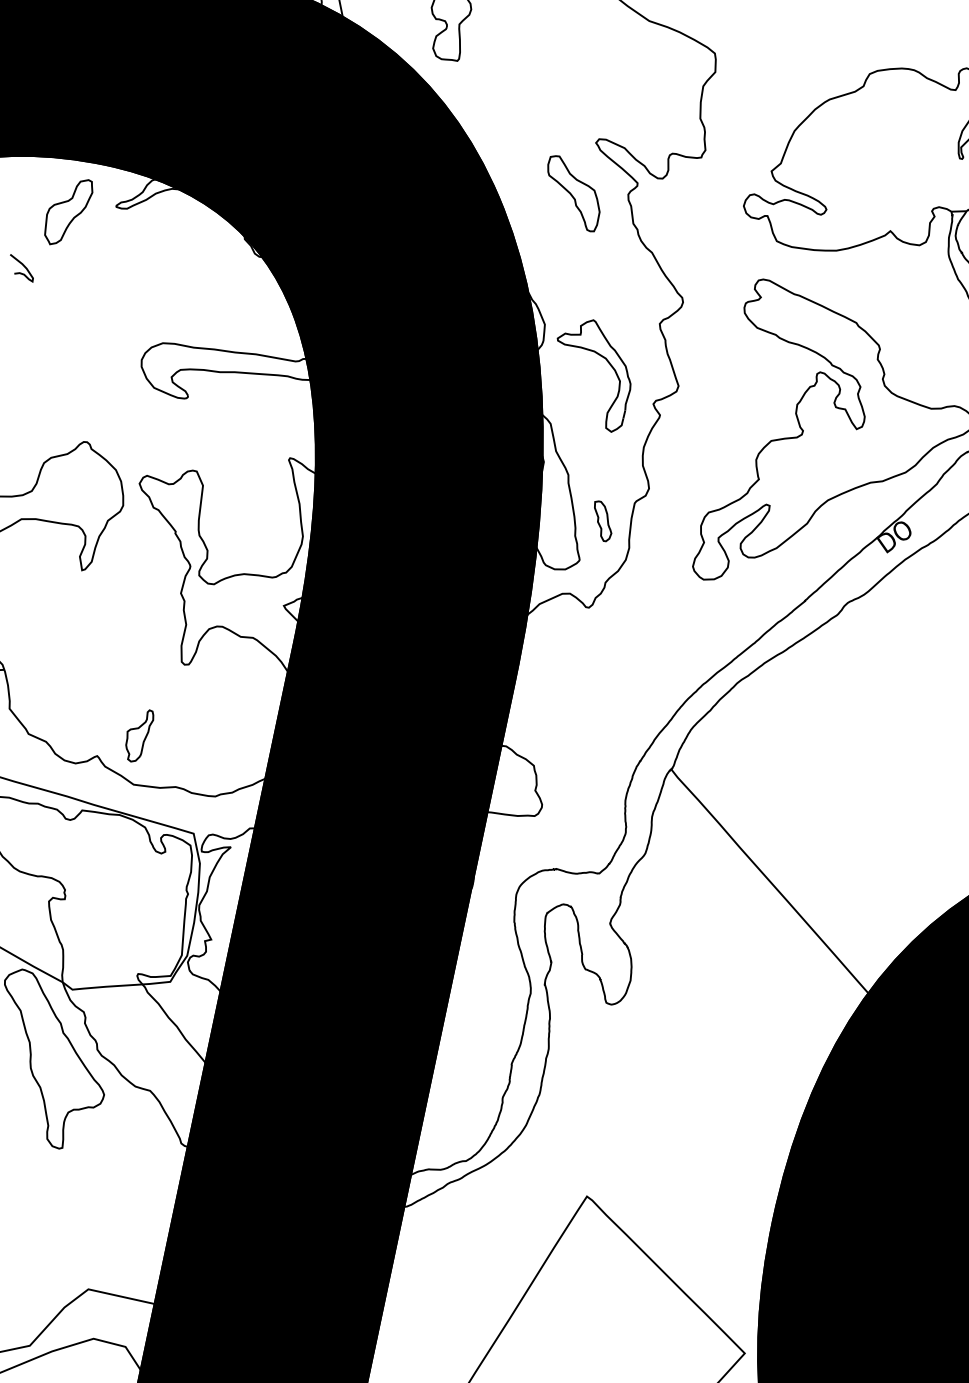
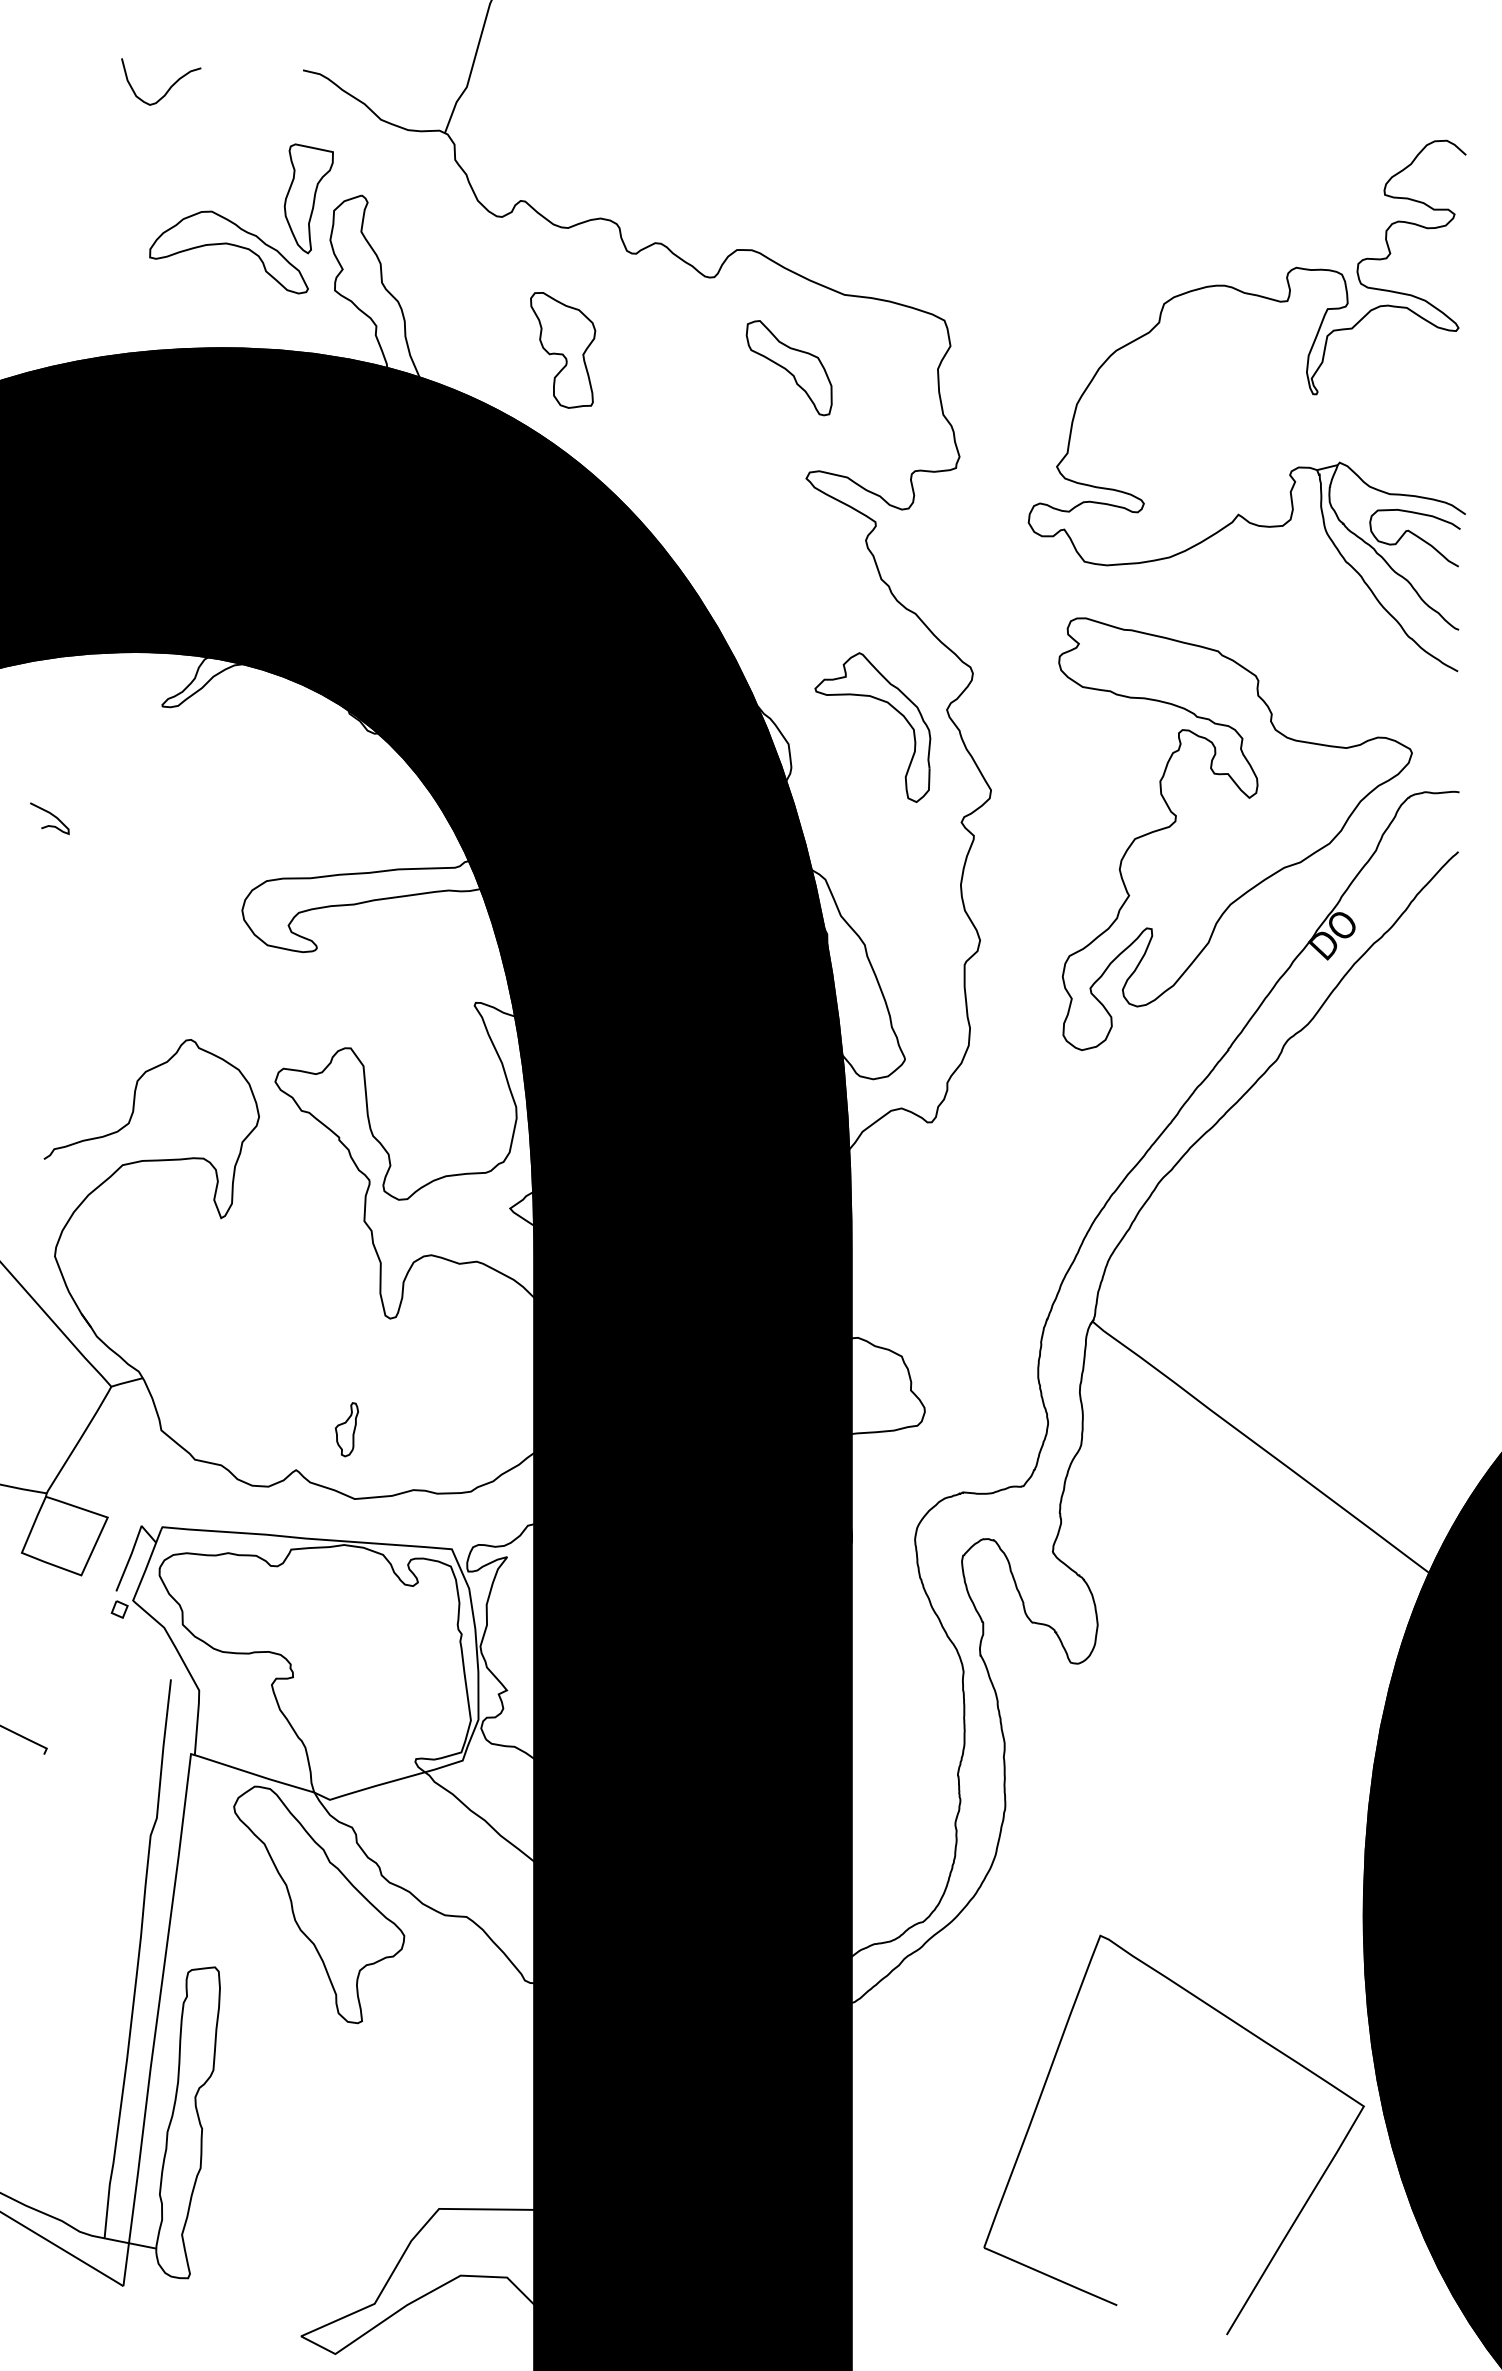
part: (572, 193) -> (788, 368), moved
part: (68, 211) -> (97, 727), removed
part: (601, 357) -> (881, 701), moved
part: (602, 520) -> (925, 998), removed
part: (138, 735) -> (346, 1429), size x0.7

